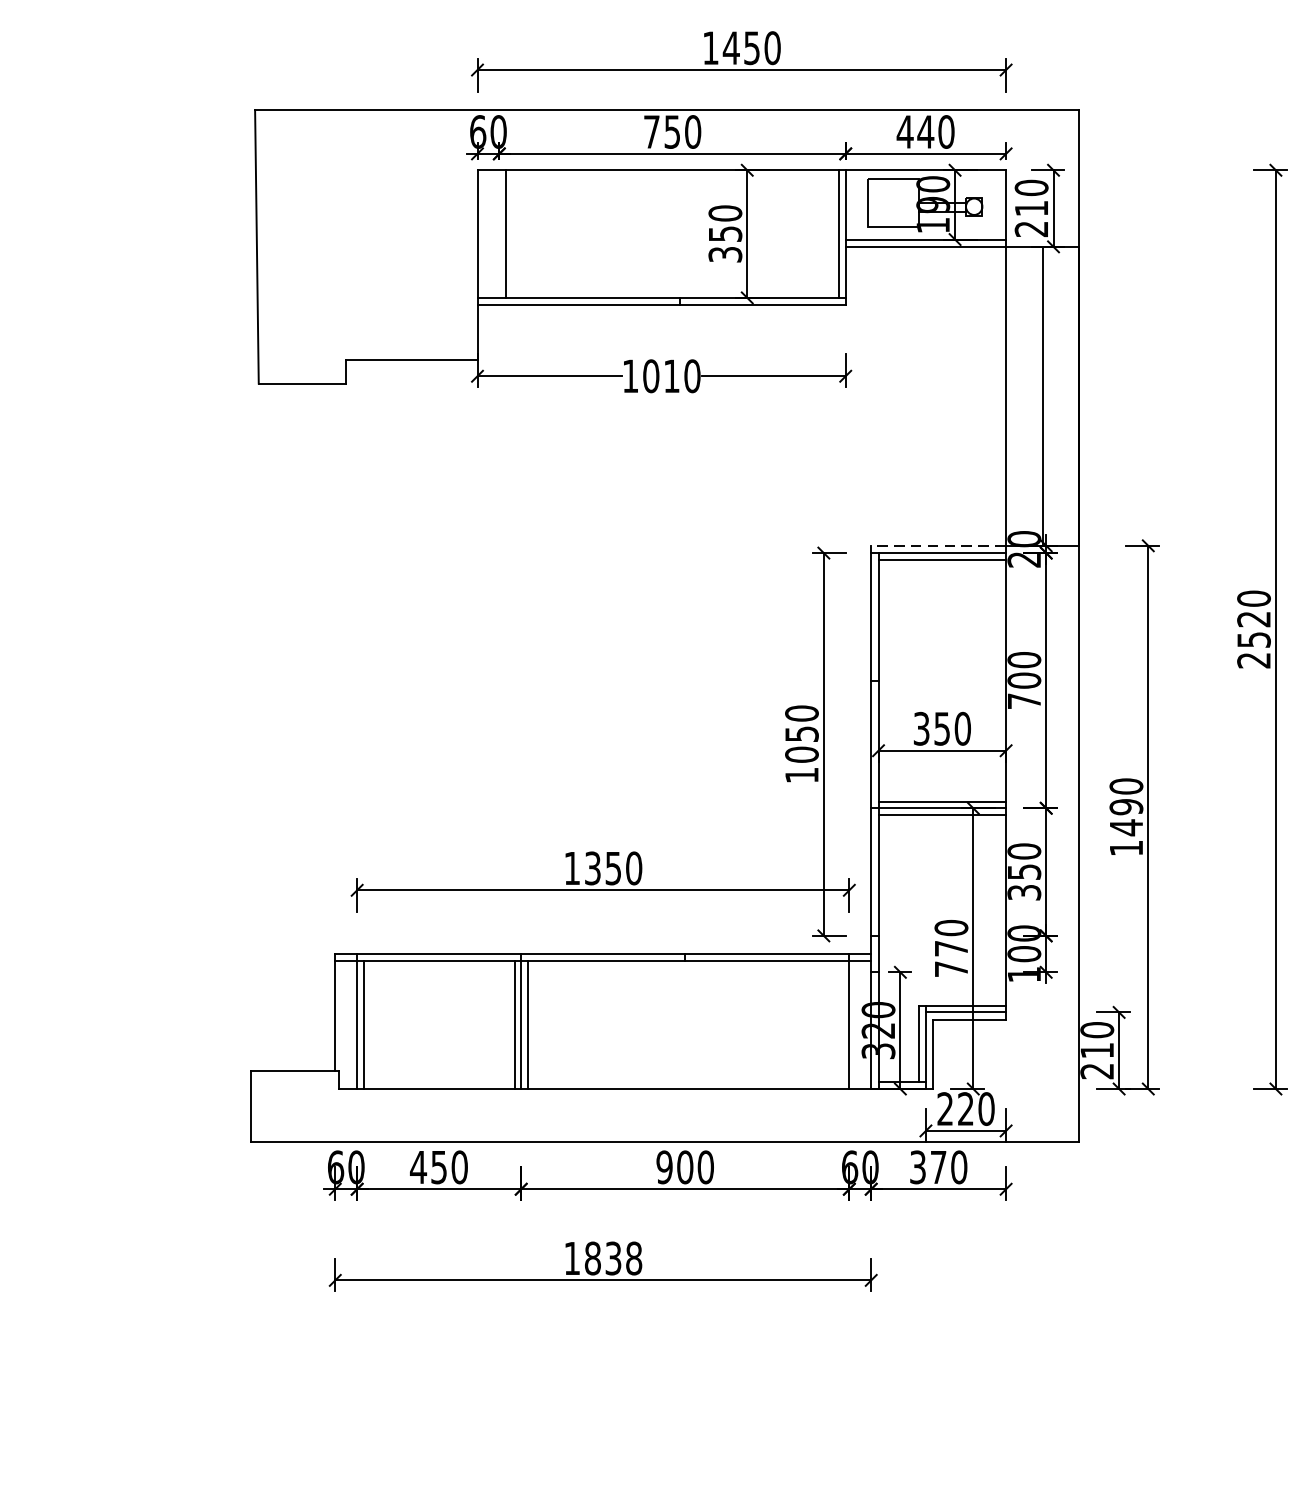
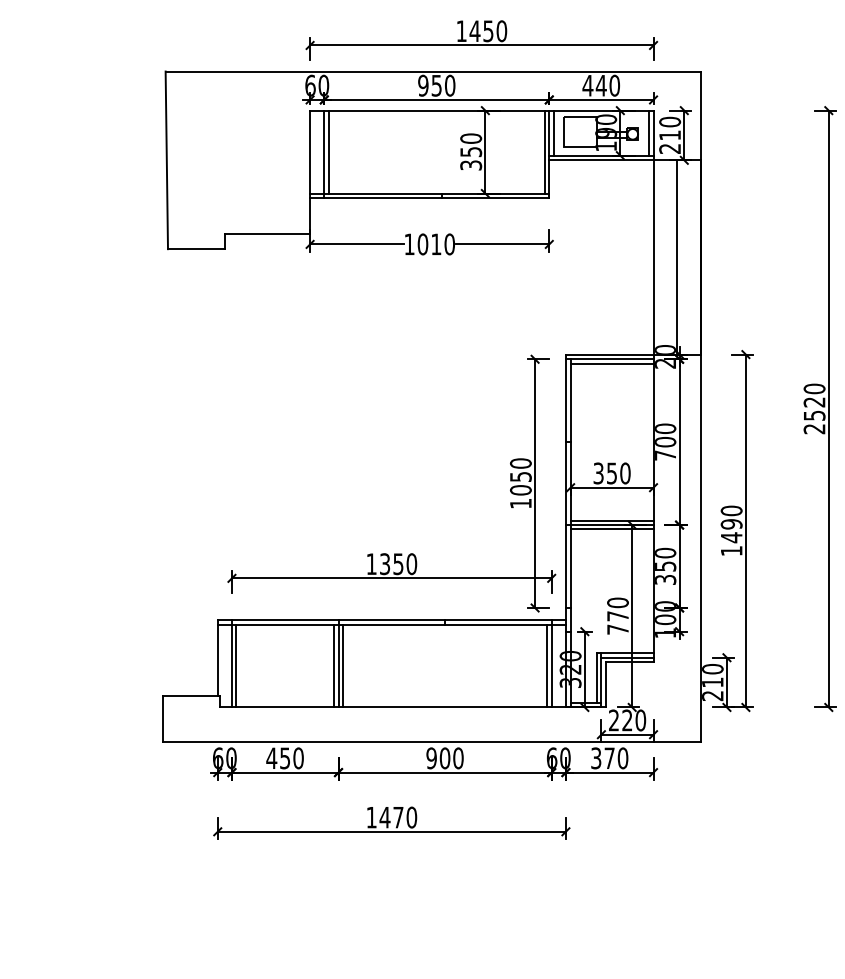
text: (652, 131) -> (423, 85), 750 -> 950
line: (852, 203) -> (553, 132), added
line: (999, 203) -> (649, 132), added
line: (499, 237) -> (324, 154), added
line: (938, 545) -> (609, 354), dashed -> solid
line: (842, 1024) -> (547, 665), added
text: (613, 1258) -> (398, 817), 1838 -> 1470

